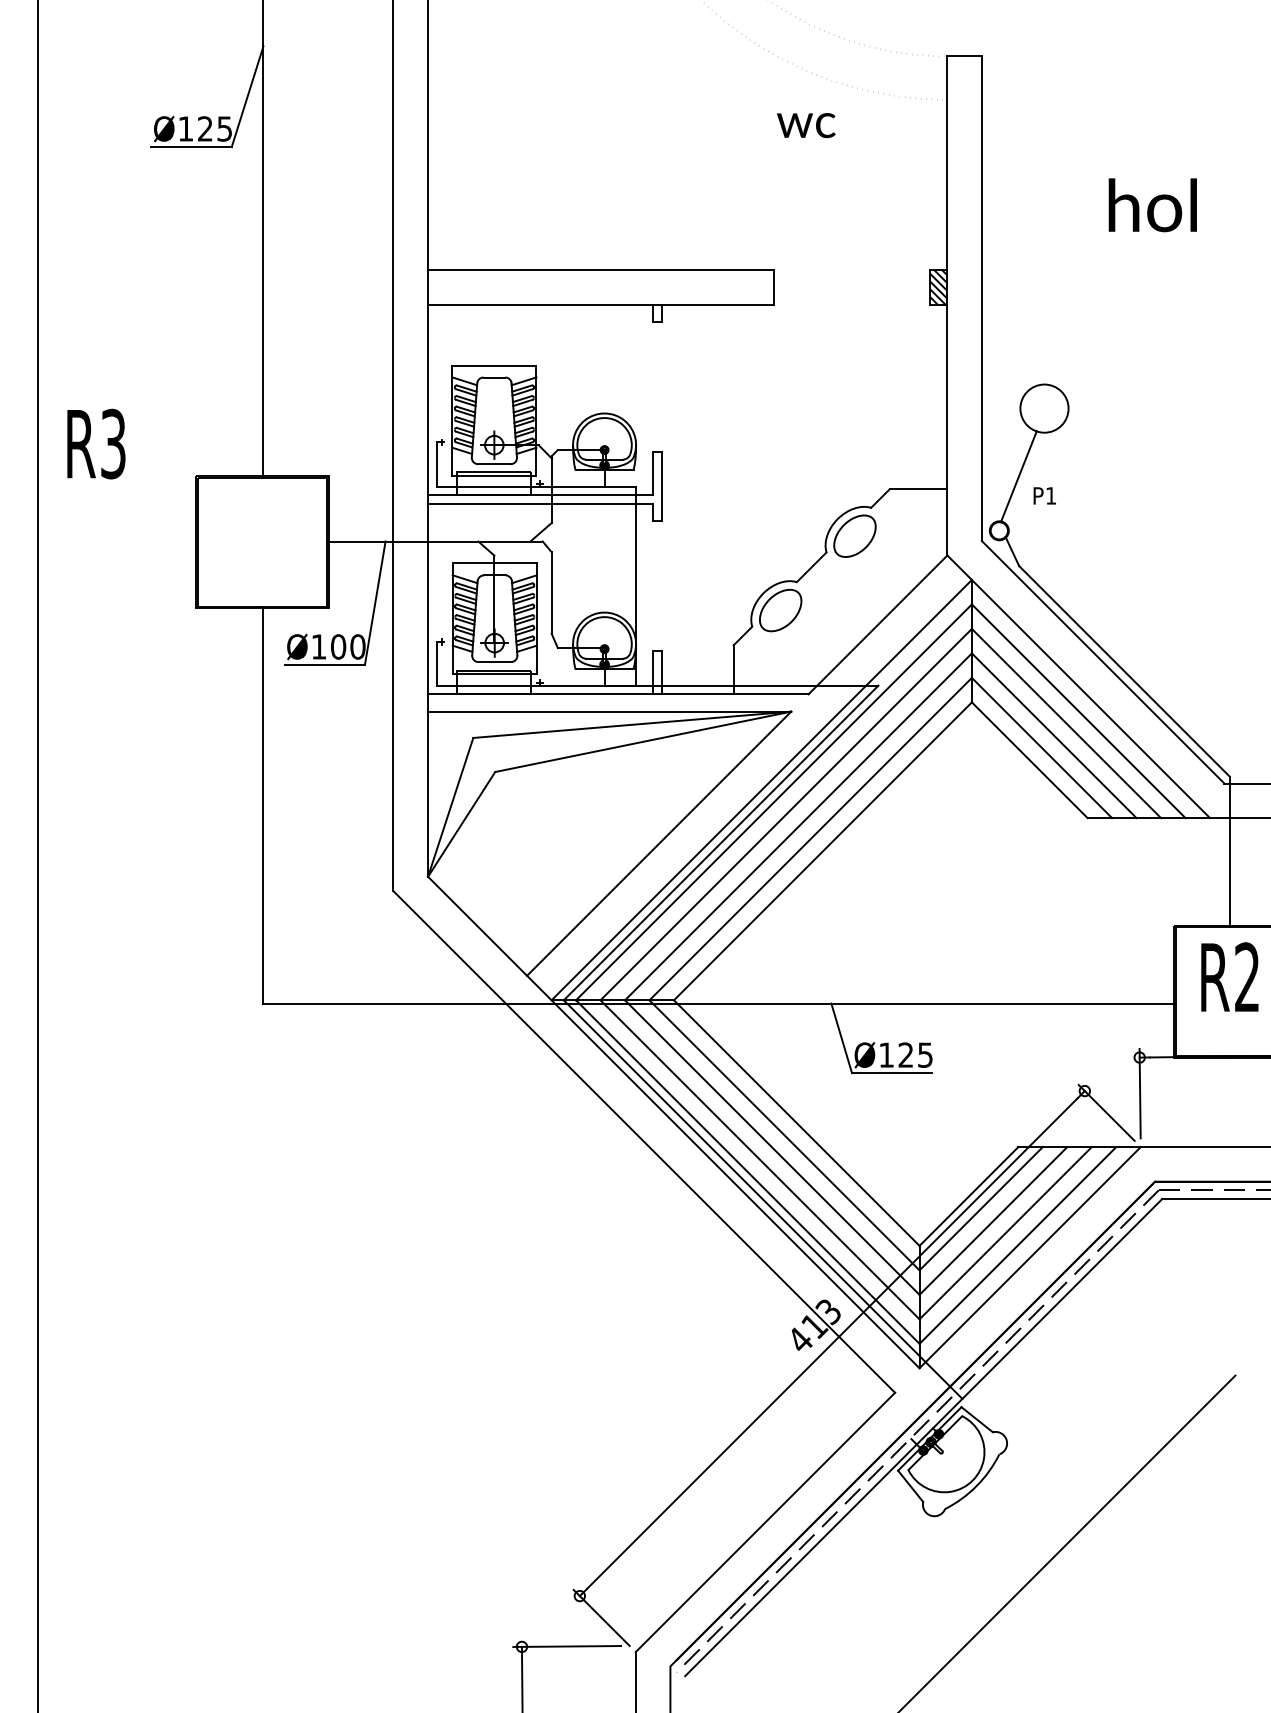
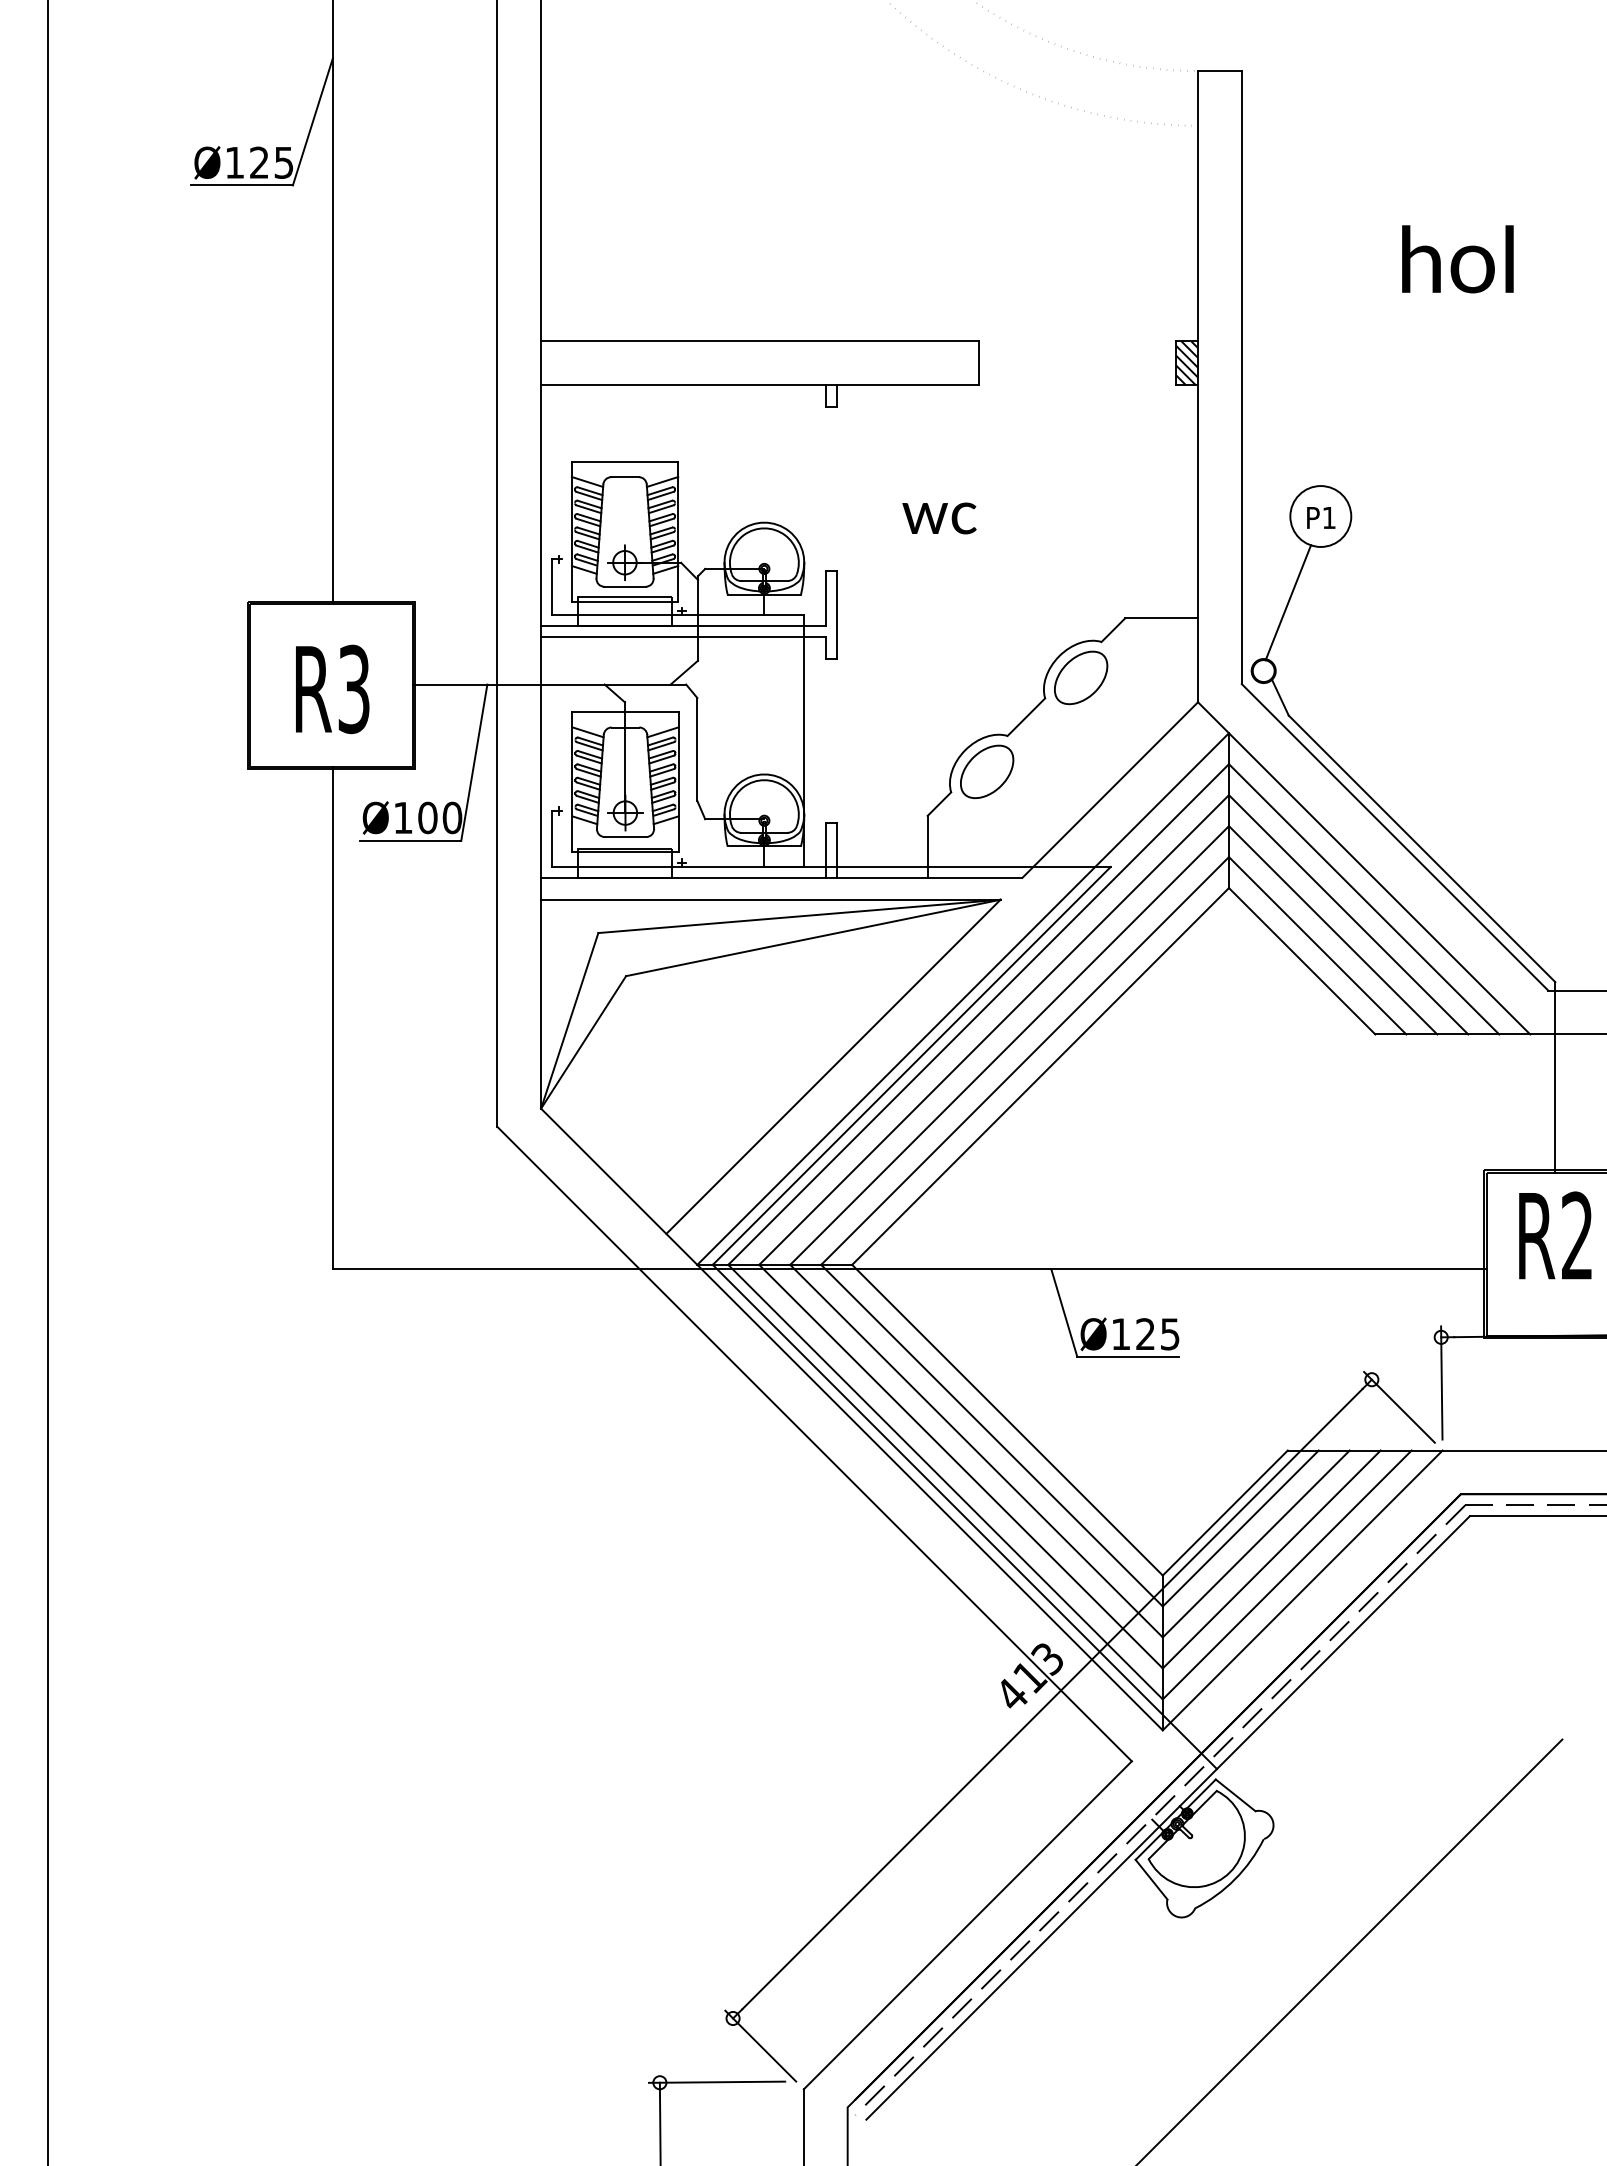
text: (806, 125) -> (939, 518), moved
text: (96, 444) -> (332, 689), moved
text: (1045, 495) -> (1321, 517), moved

